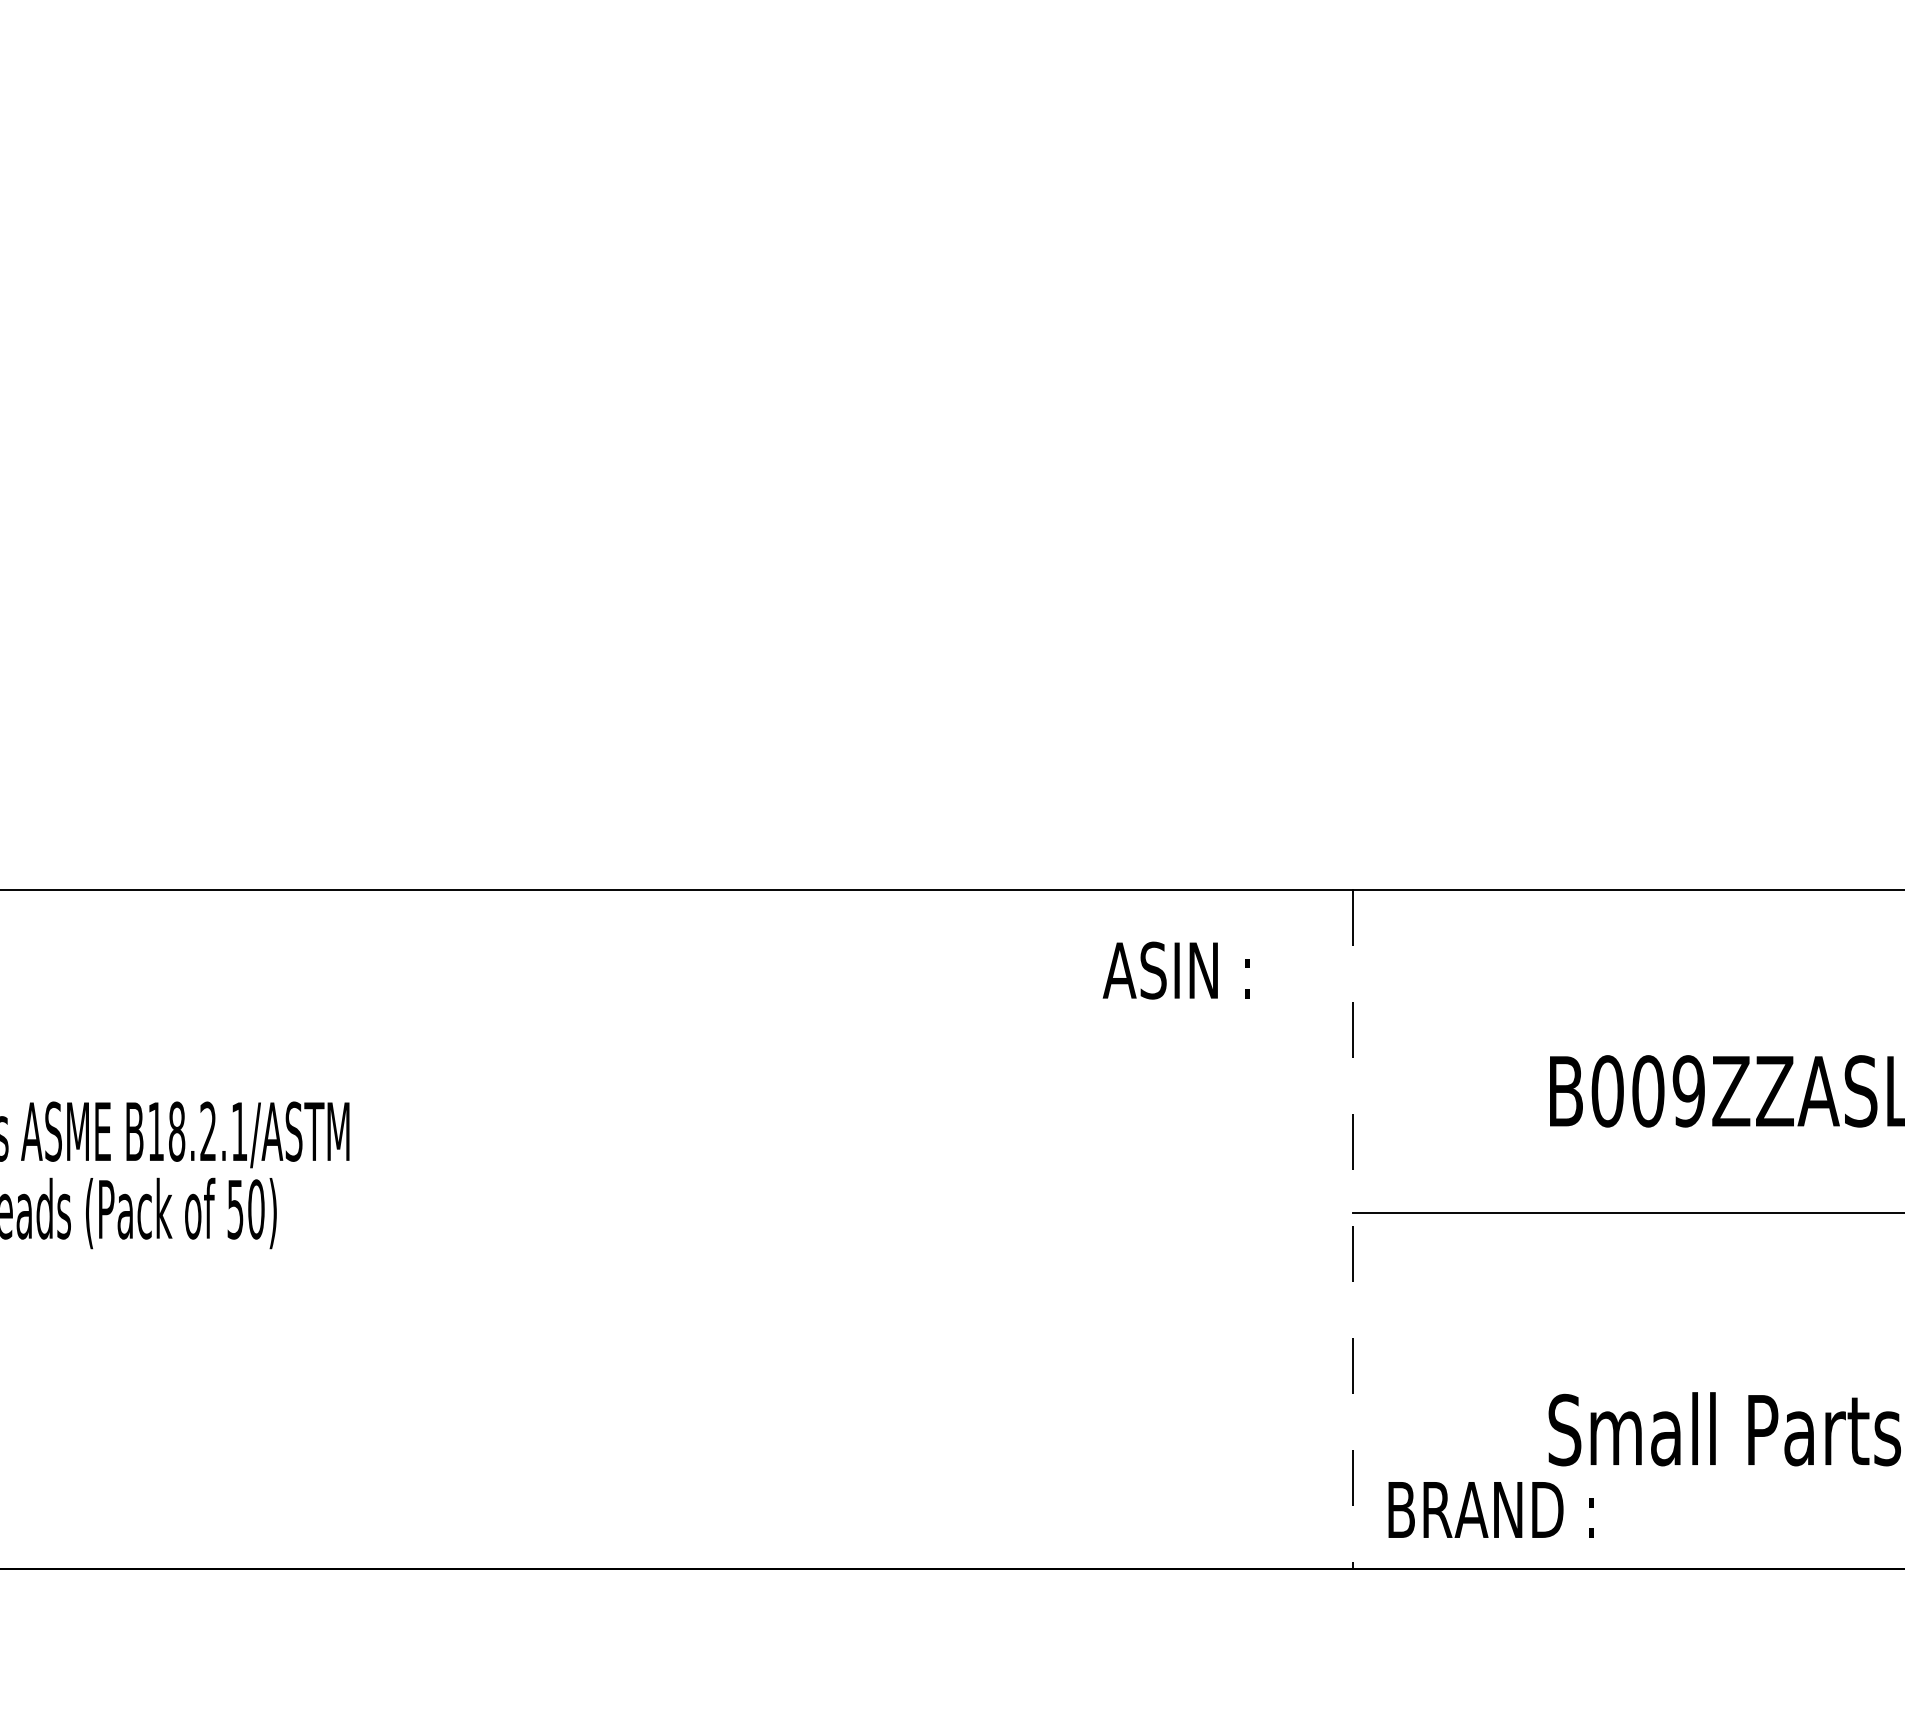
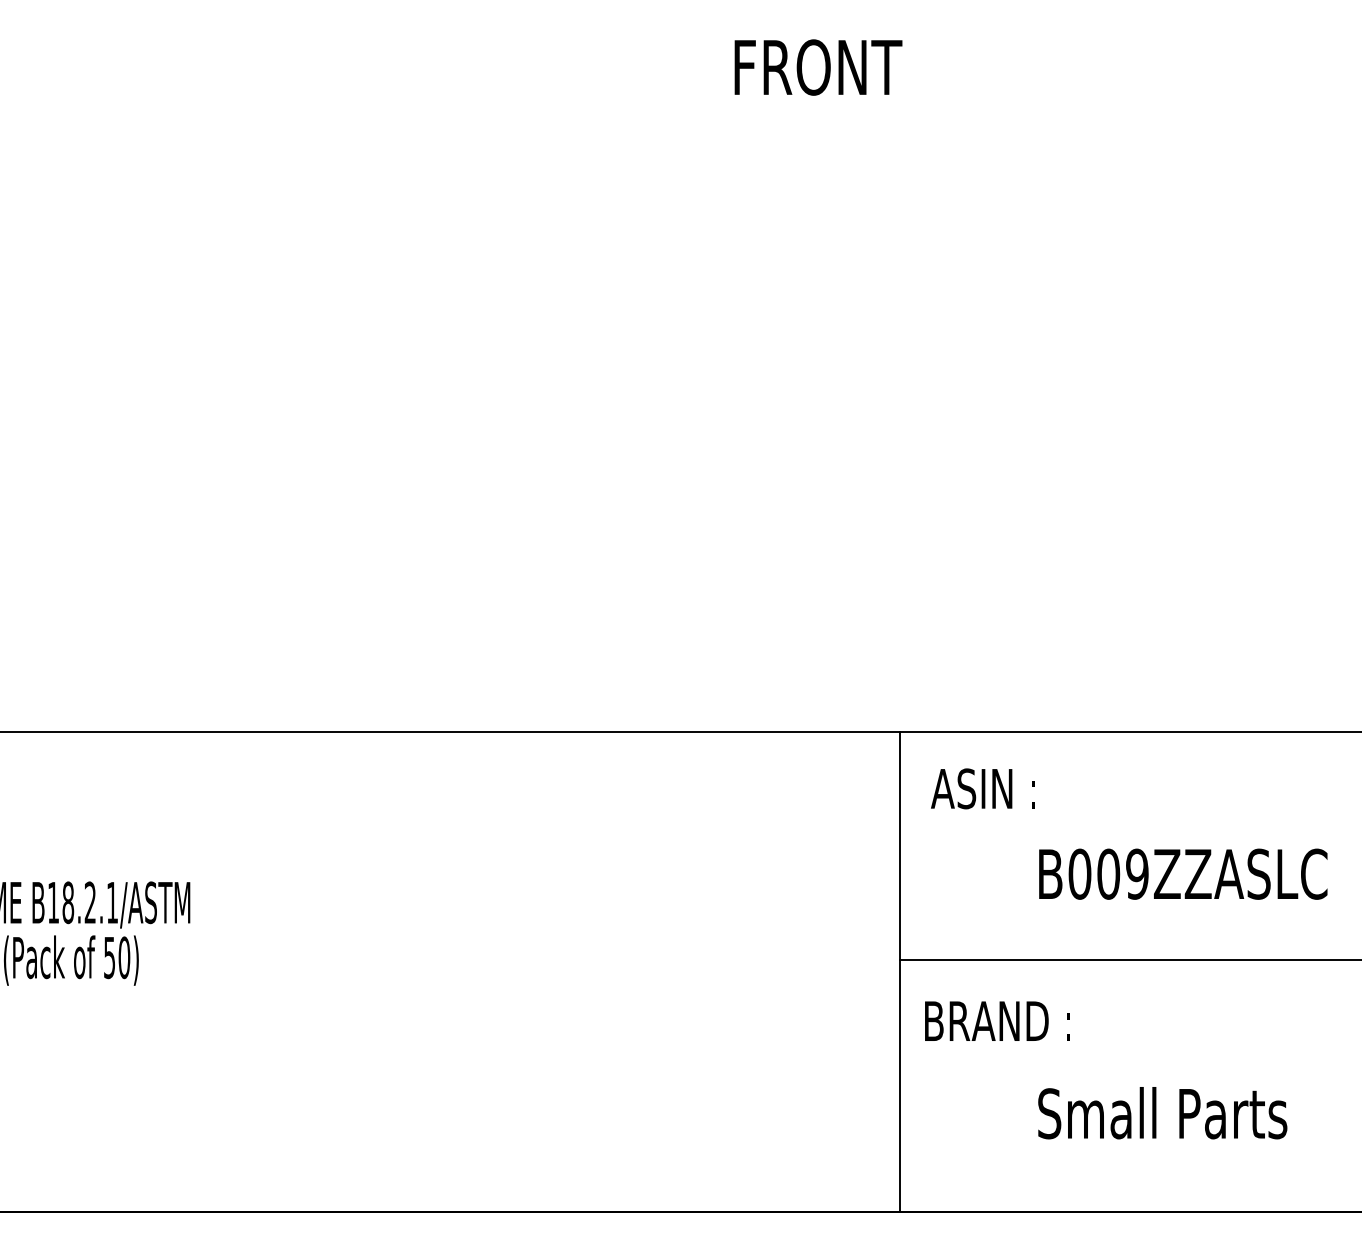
text: (1175, 970) -> (982, 788), moved
line: (1352, 1228) -> (899, 971), dashed -> solid
text: (1491, 1508) -> (997, 1020), moved

